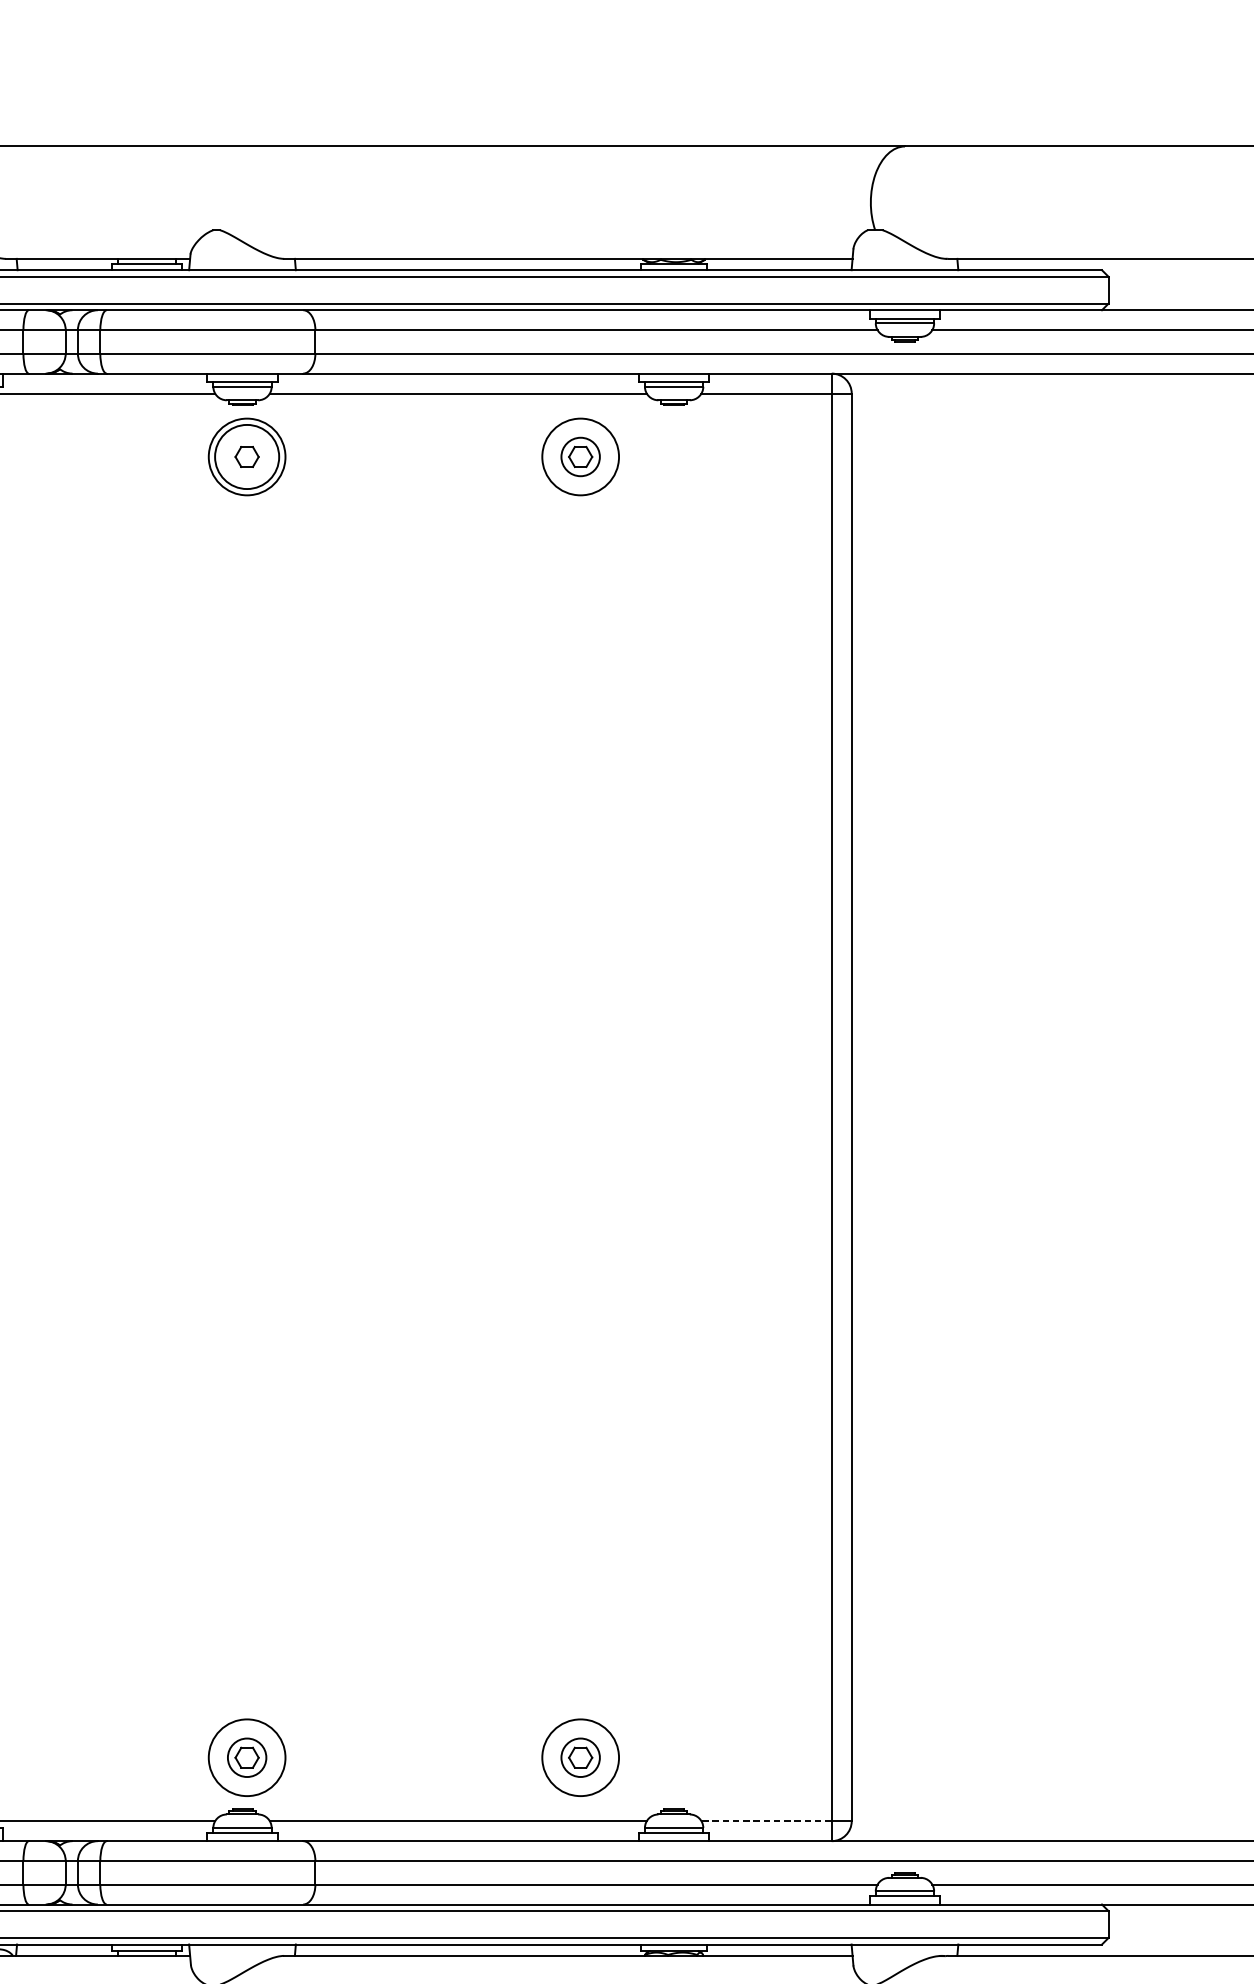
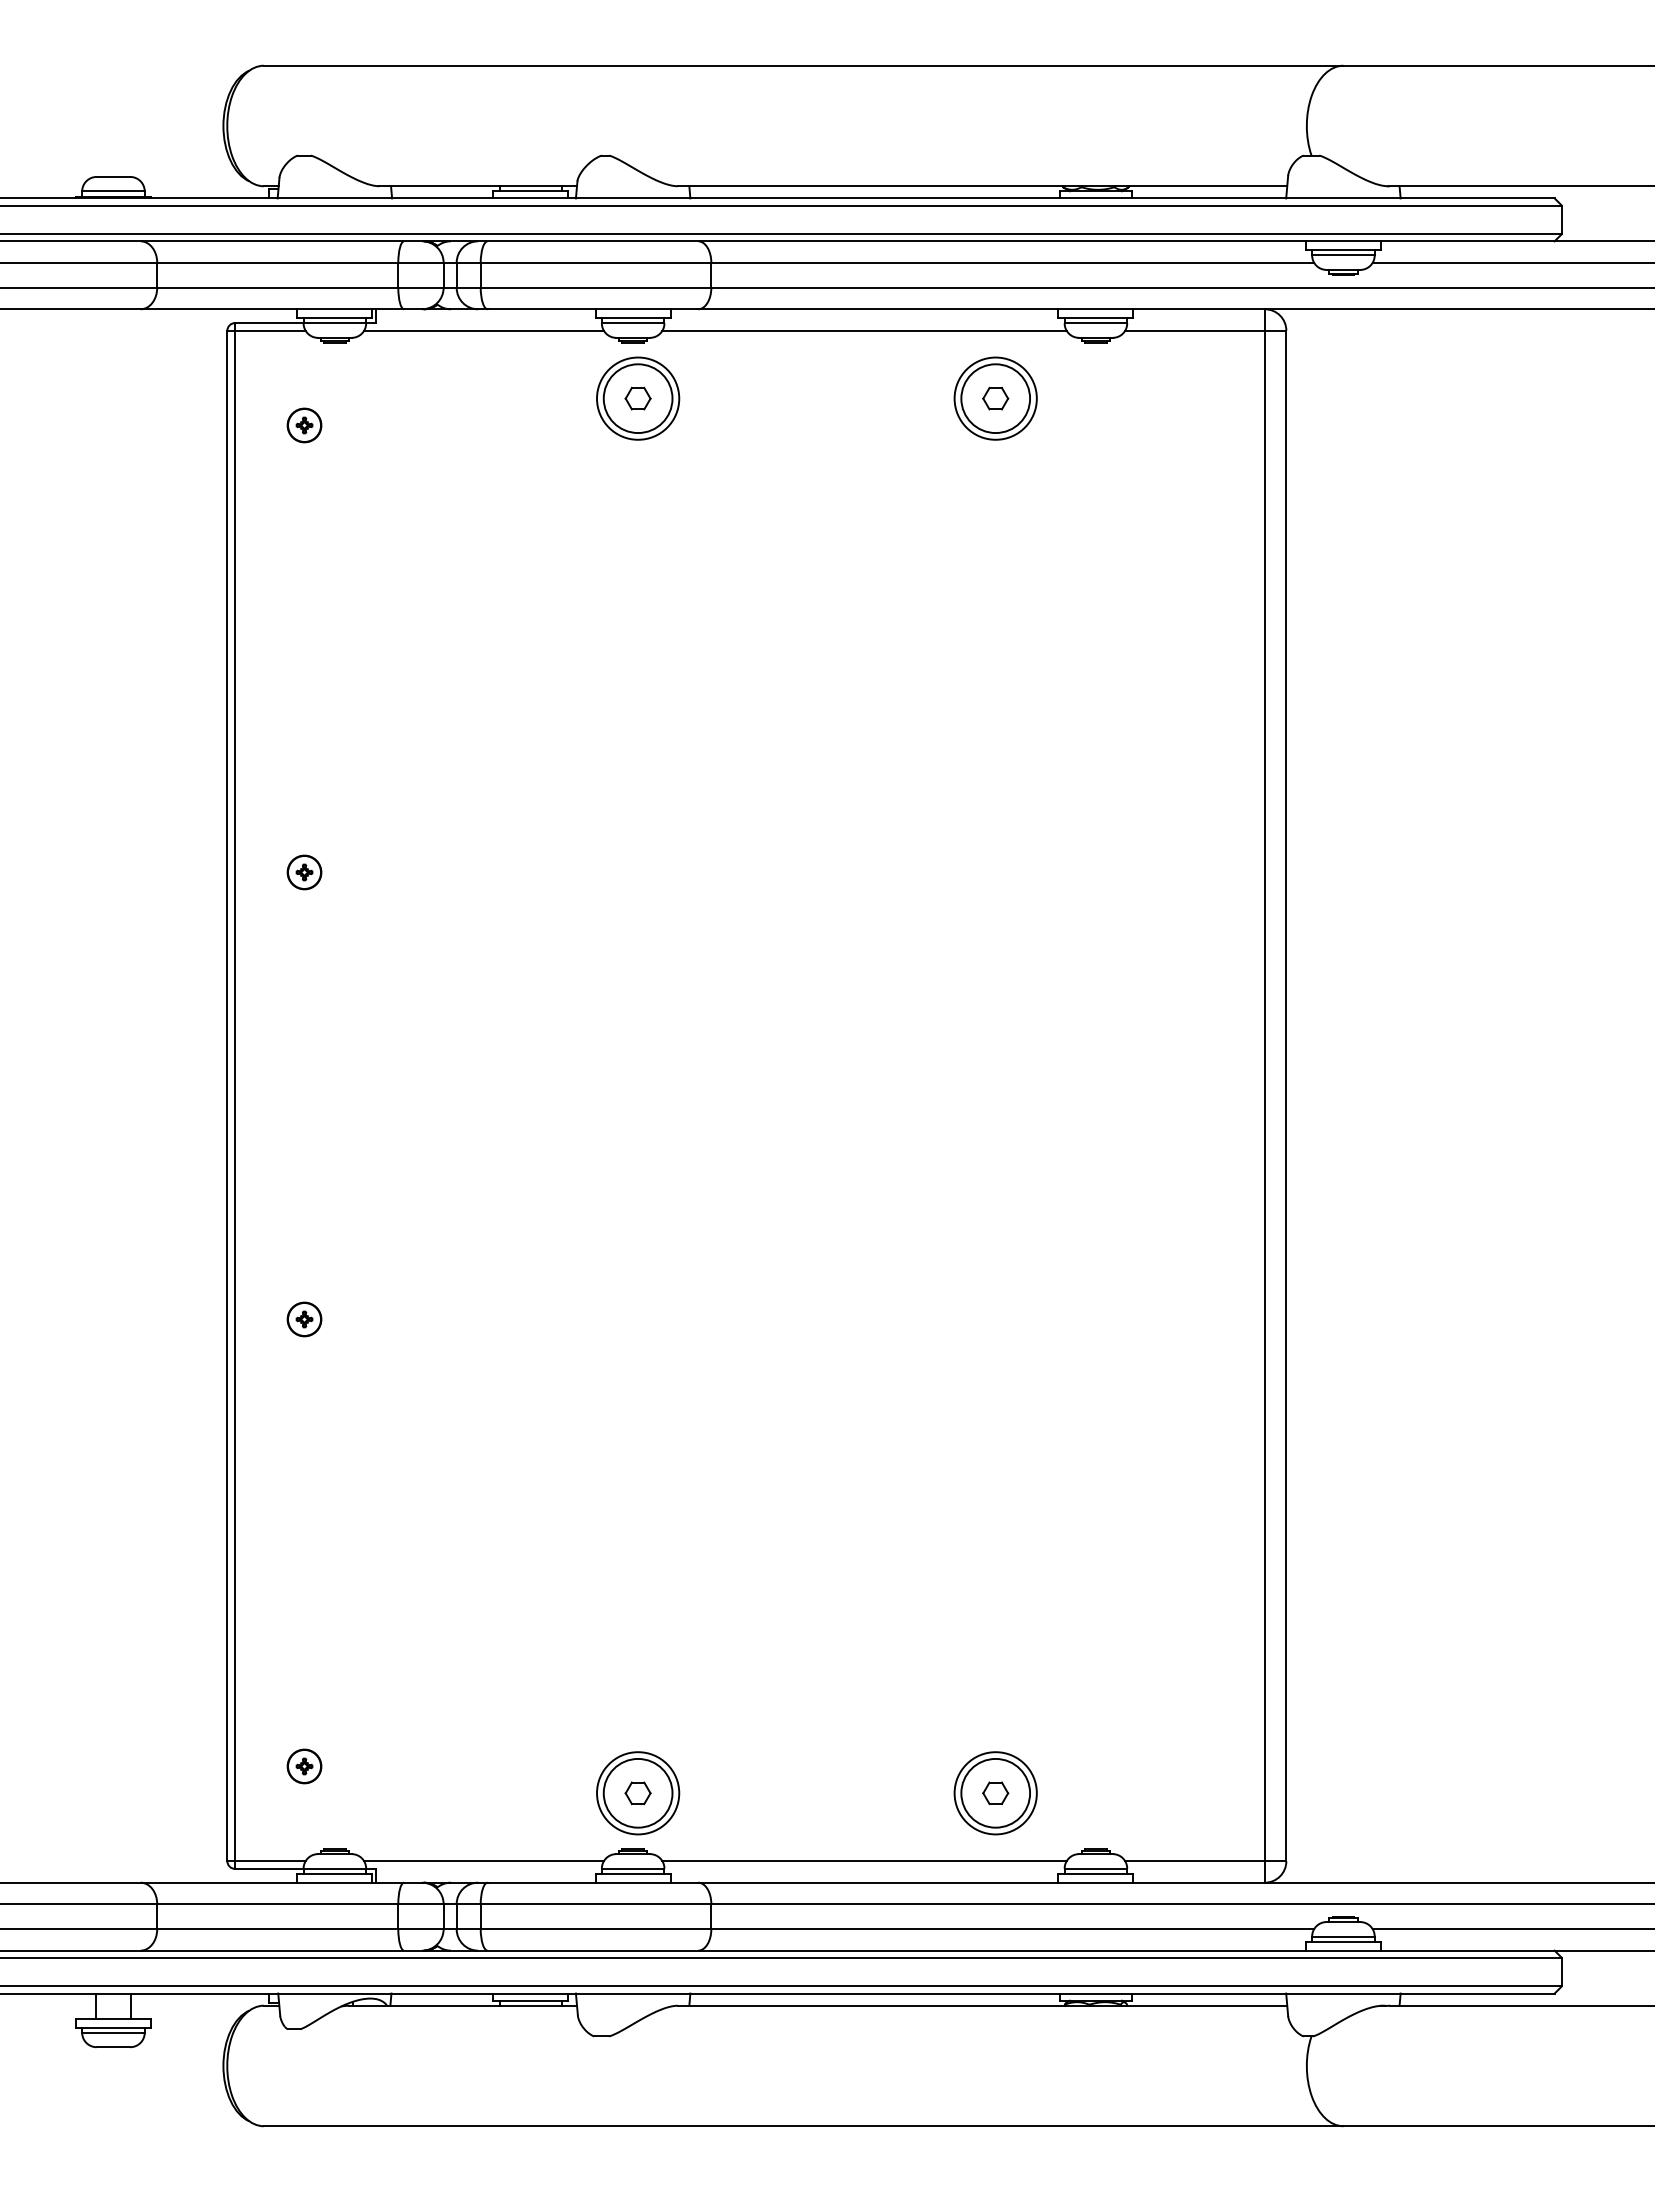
circle: (580, 456) -> (995, 398), size x1.67
circle: (246, 1757) -> (637, 1792), size x1.67
circle: (580, 1757) -> (995, 1792), size x1.67
line: (766, 1821) -> (1195, 1861), dashed -> solid

